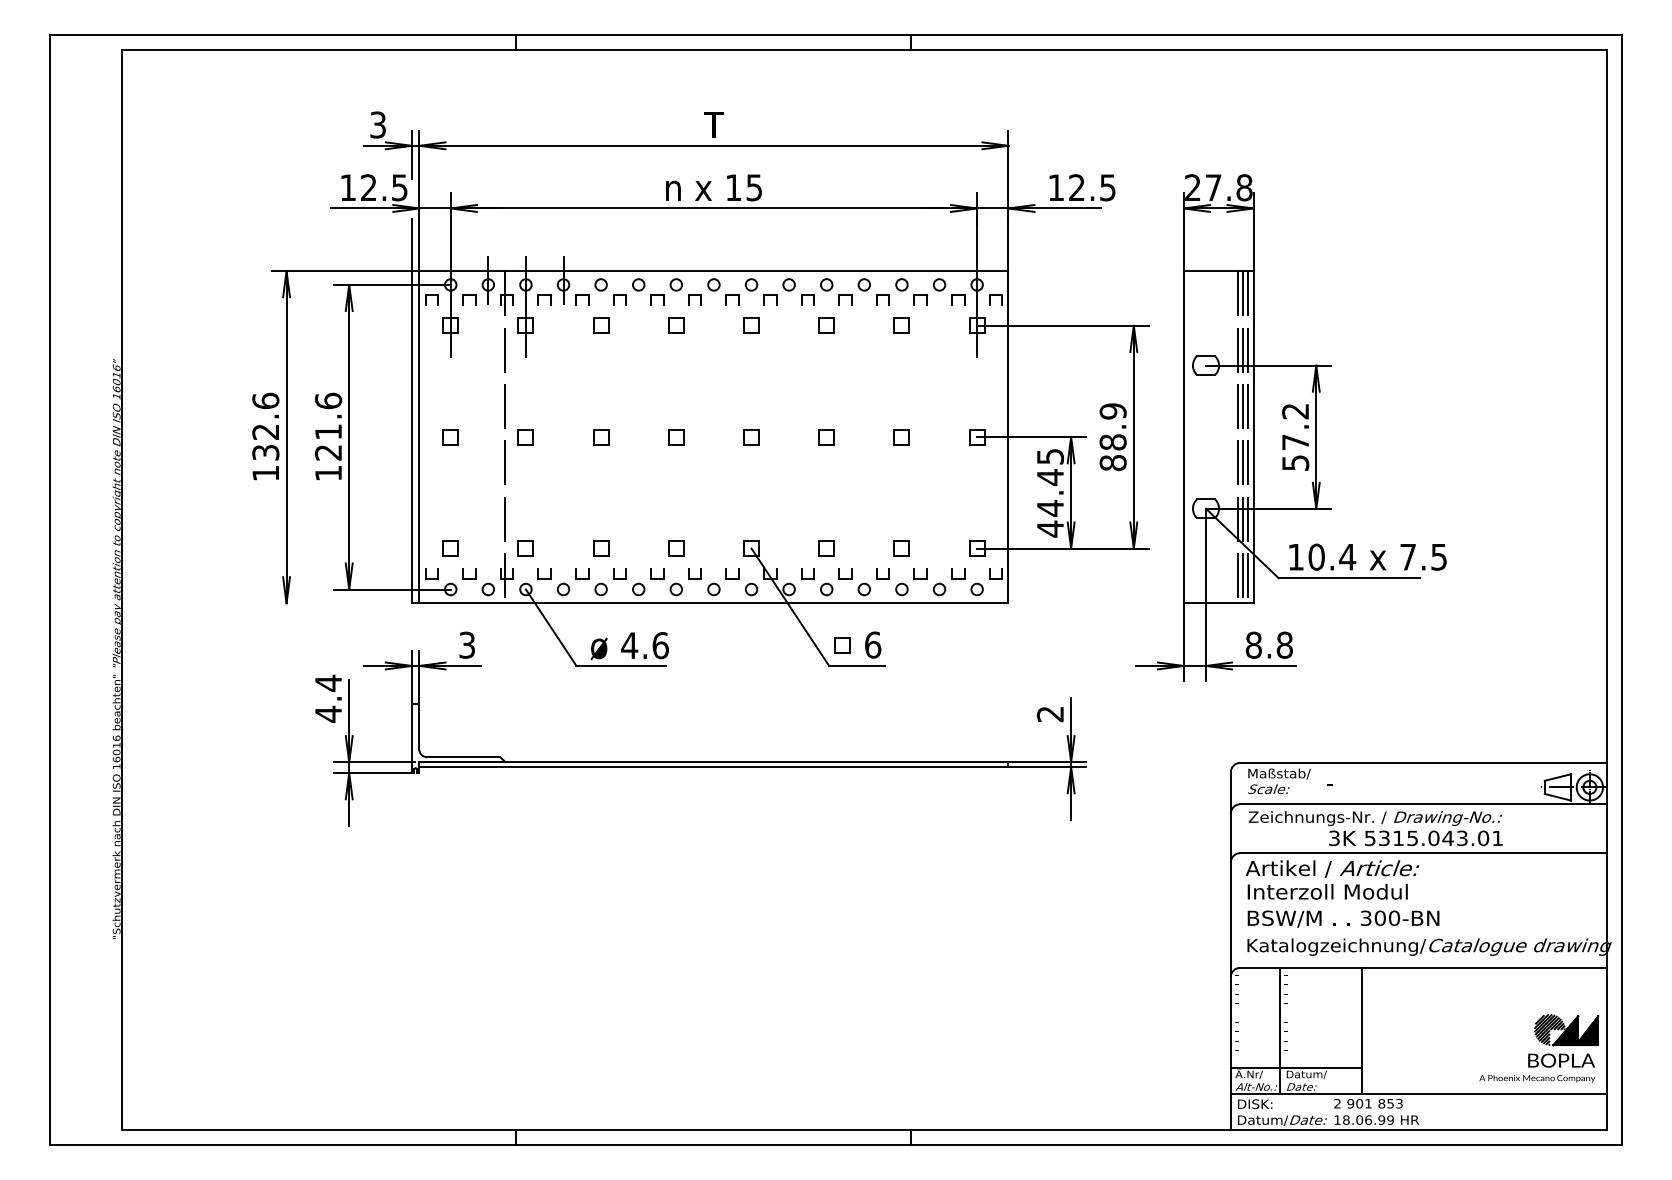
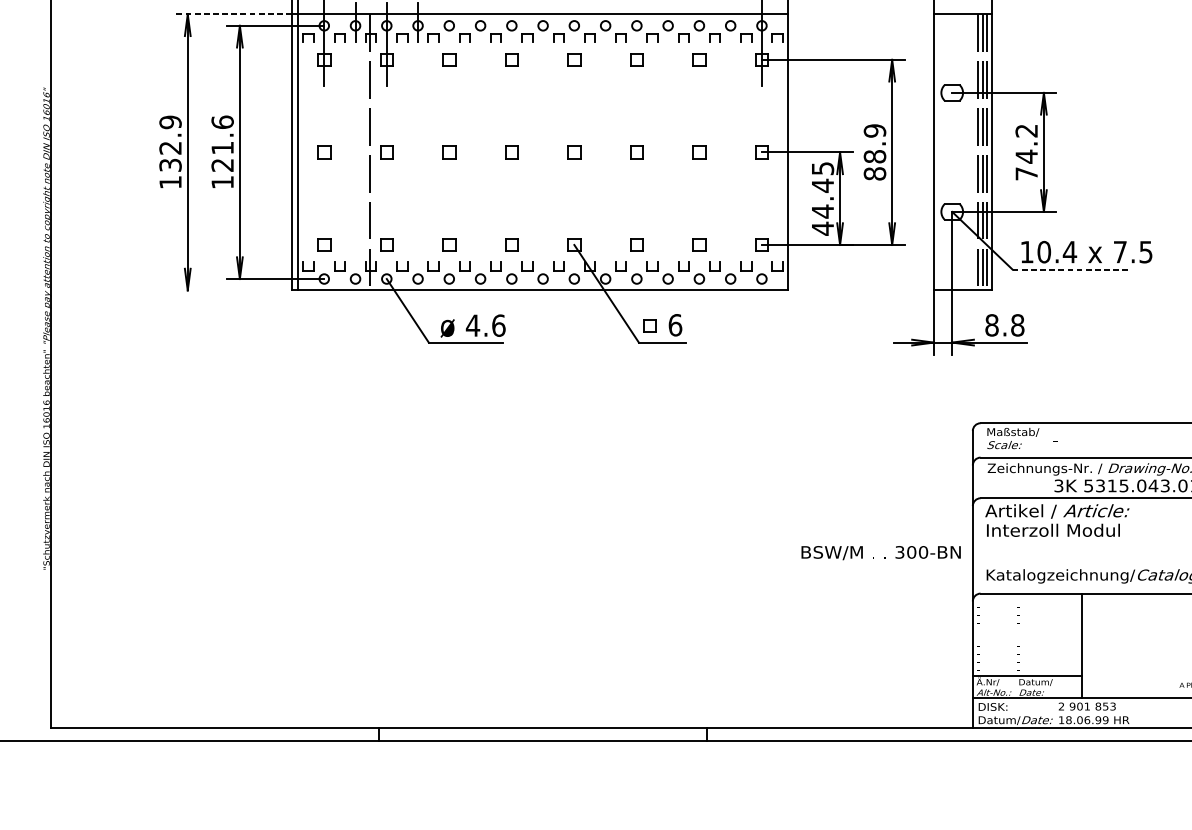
line: (341, 271) -> (233, 14), solid -> dashed
text: (265, 400) -> (170, 121), 132.6 -> 132.9
text: (1295, 451) -> (1026, 164), 57.2 -> 74.2
line: (1349, 578) -> (1071, 269), solid -> dashed
part: (700, 761) -> (531, 422), removed
text: (1343, 918) -> (881, 552), moved
line: (1279, 1030) -> (1013, 645), removed

